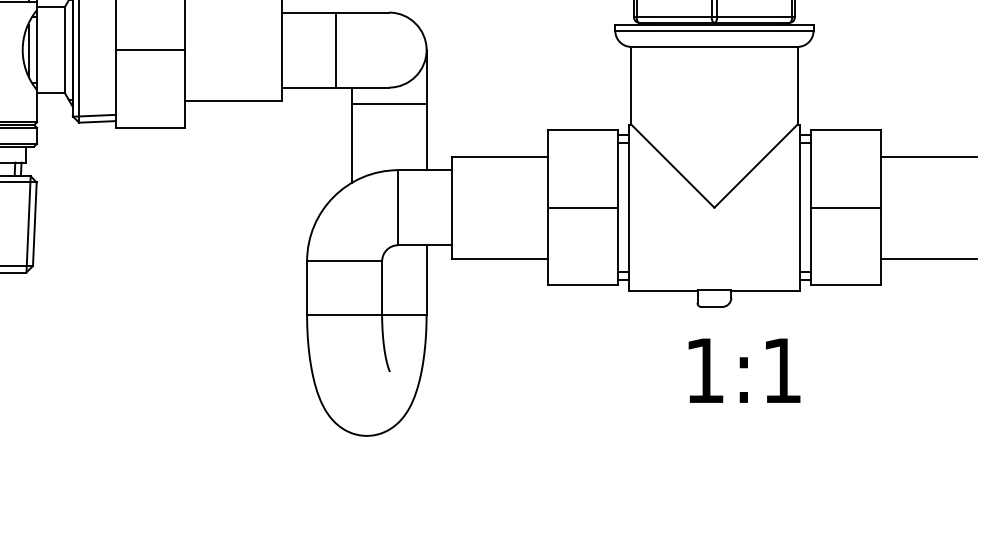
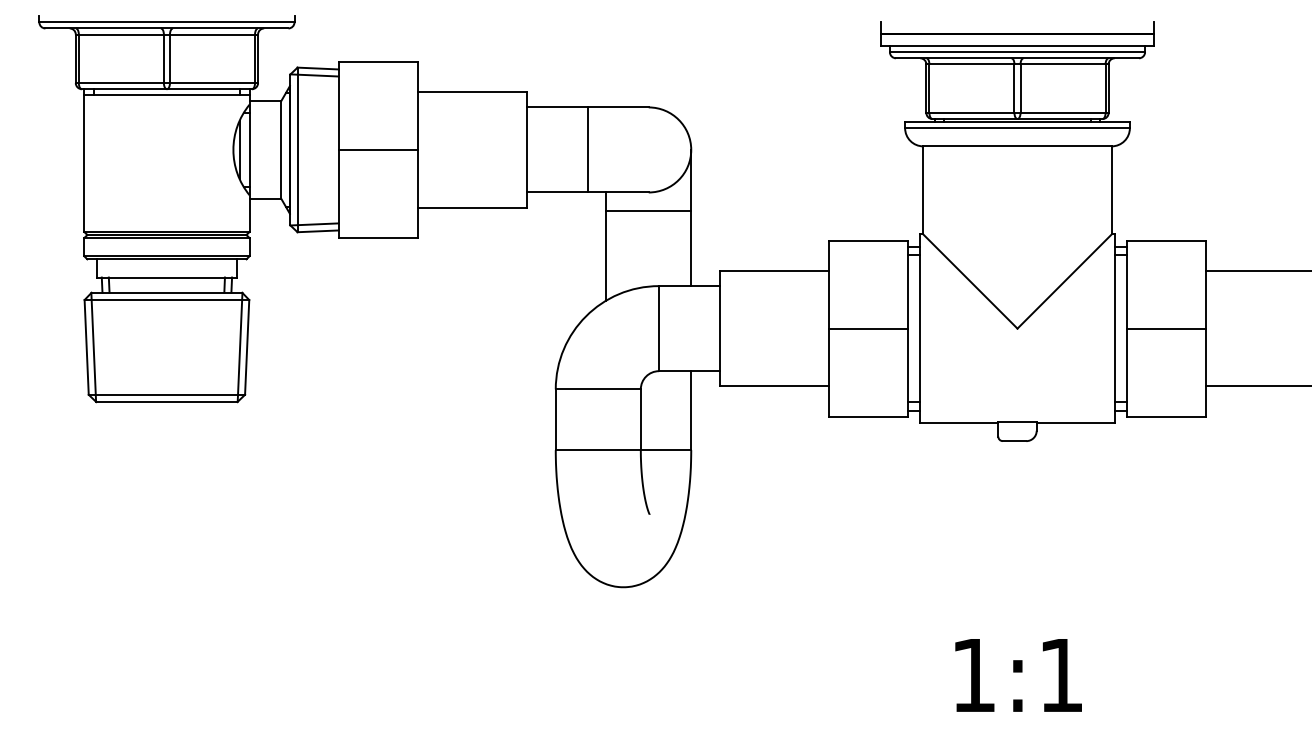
text: (744, 370) -> (1018, 675), moved

